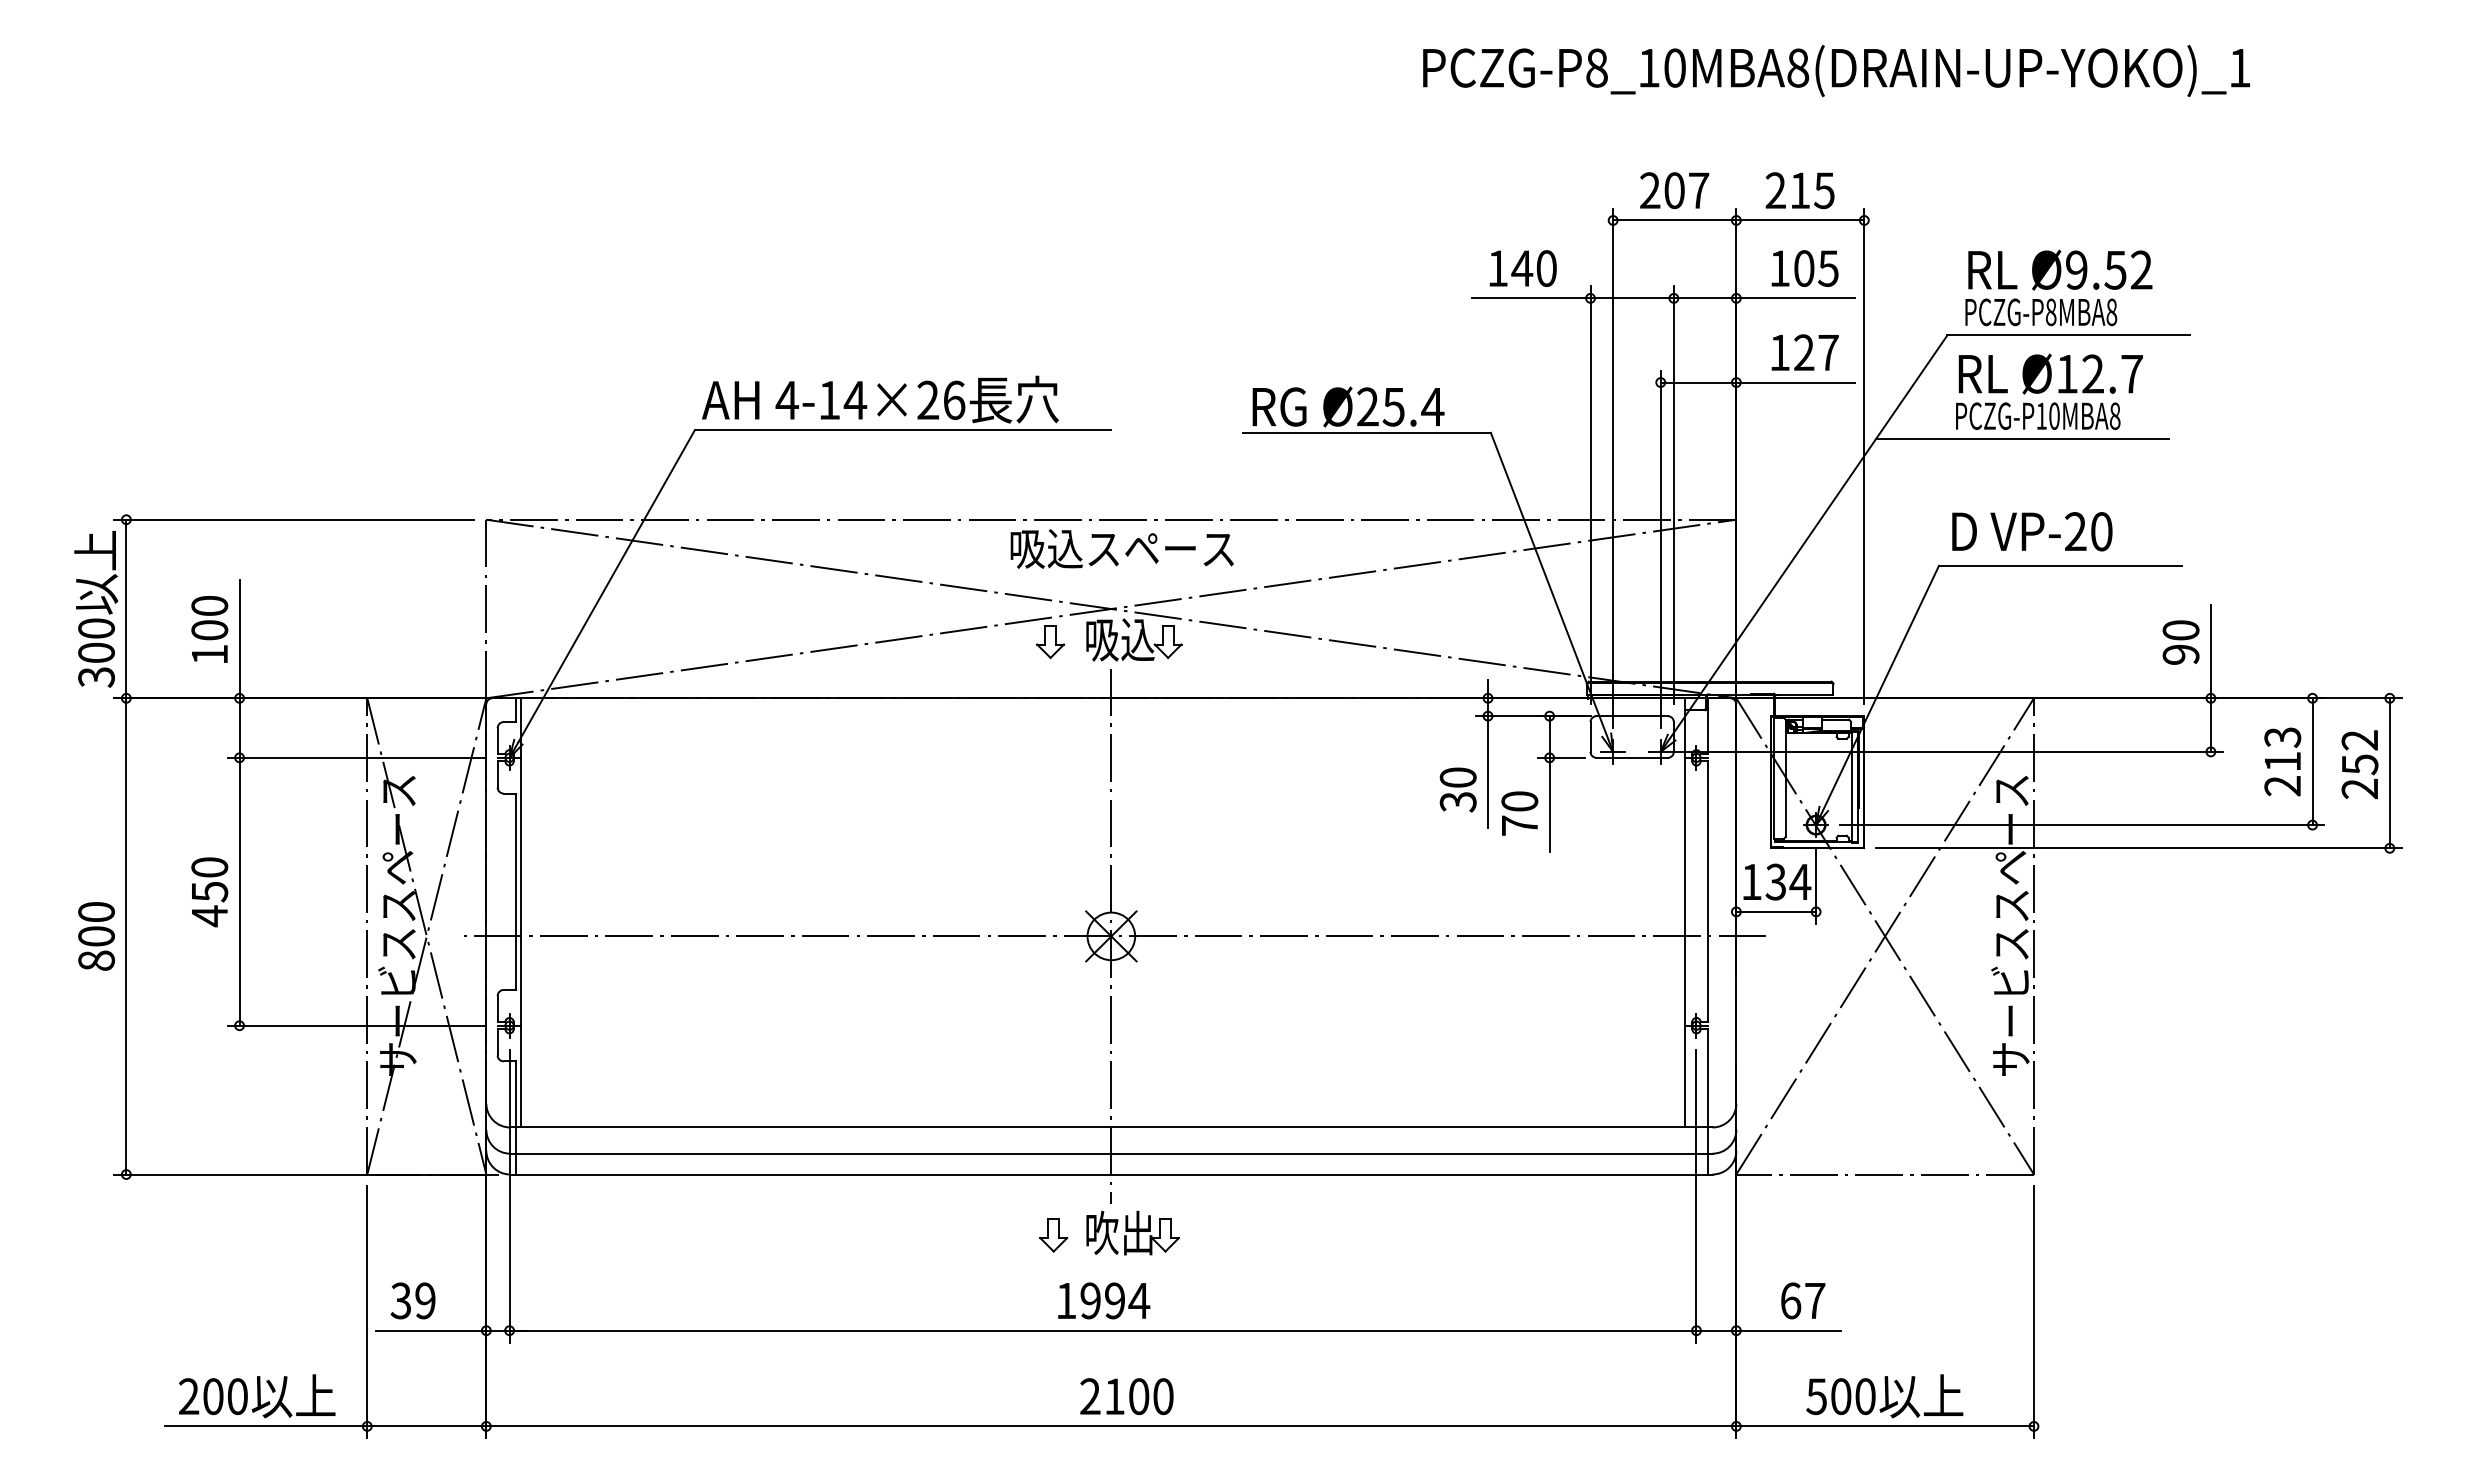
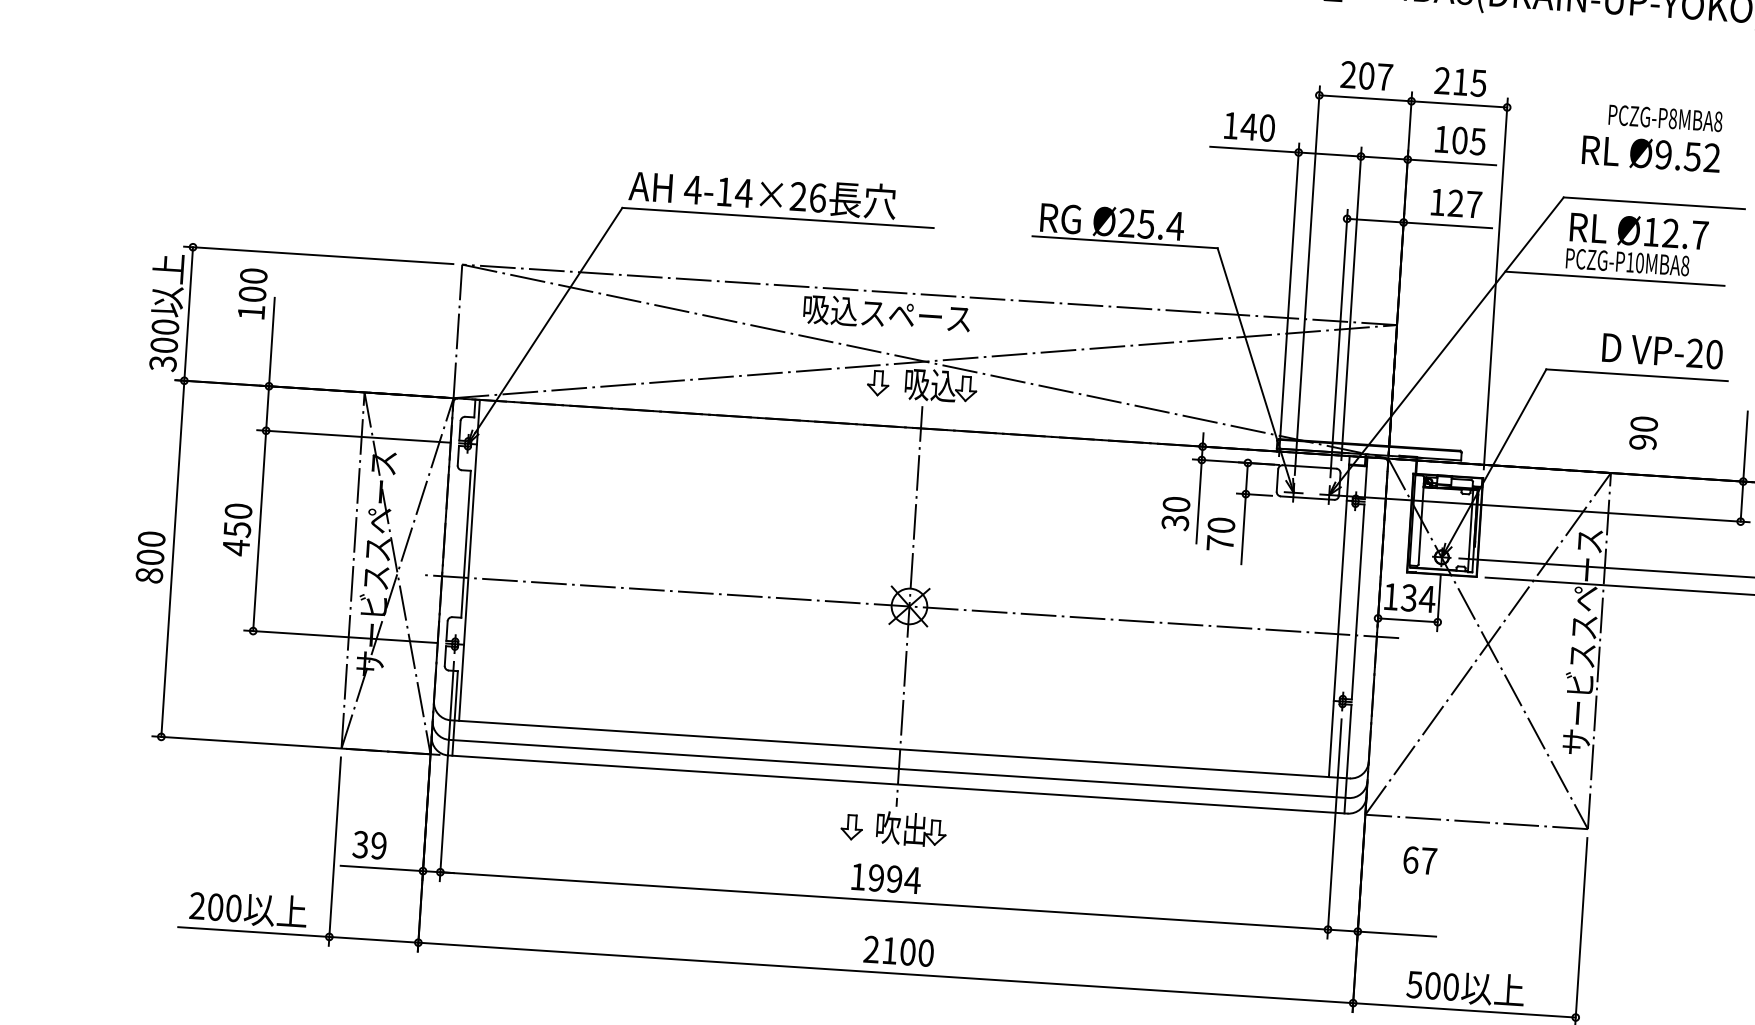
text: (2041, 312) -> (1665, 118), moved
text: (2032, 531) -> (1662, 351), moved
text: (1121, 548) -> (886, 313), moved
text: (209, 629) -> (252, 293), moved
text: (2180, 642) -> (1643, 433), moved
text: (1803, 1300) -> (1420, 860), moved

